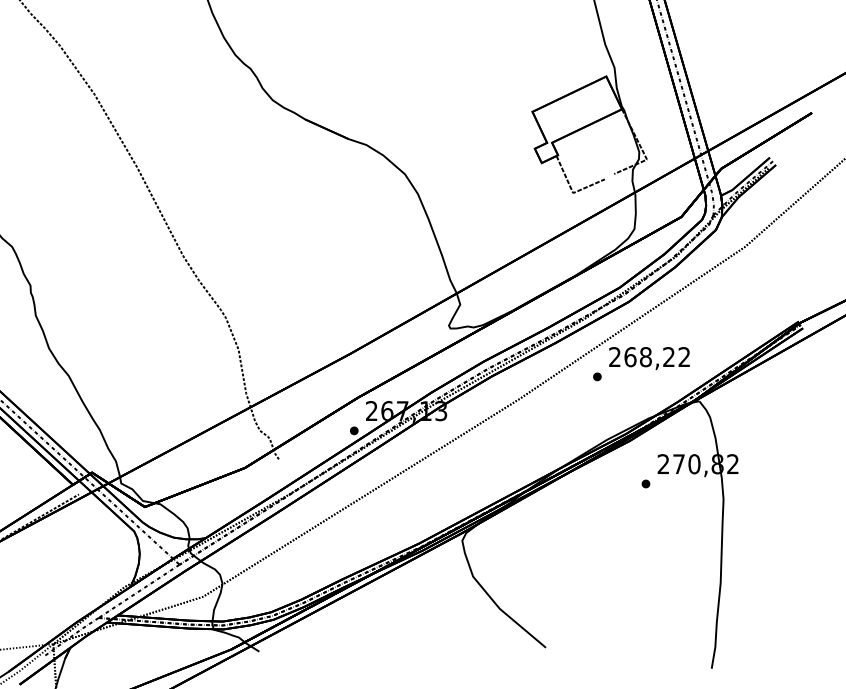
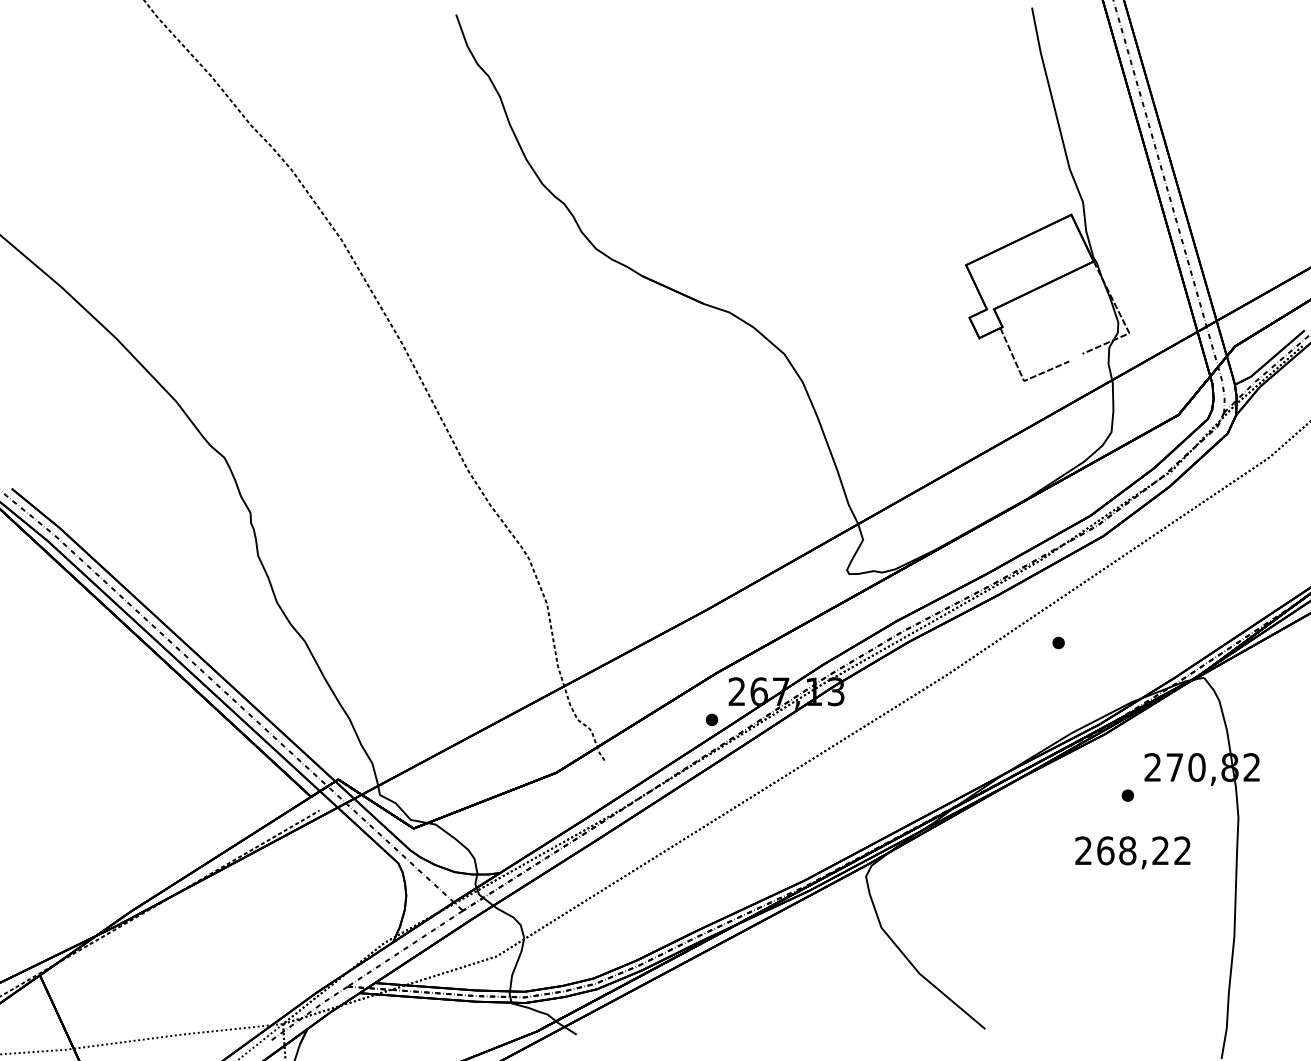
text: (649, 358) -> (1132, 852), moved

